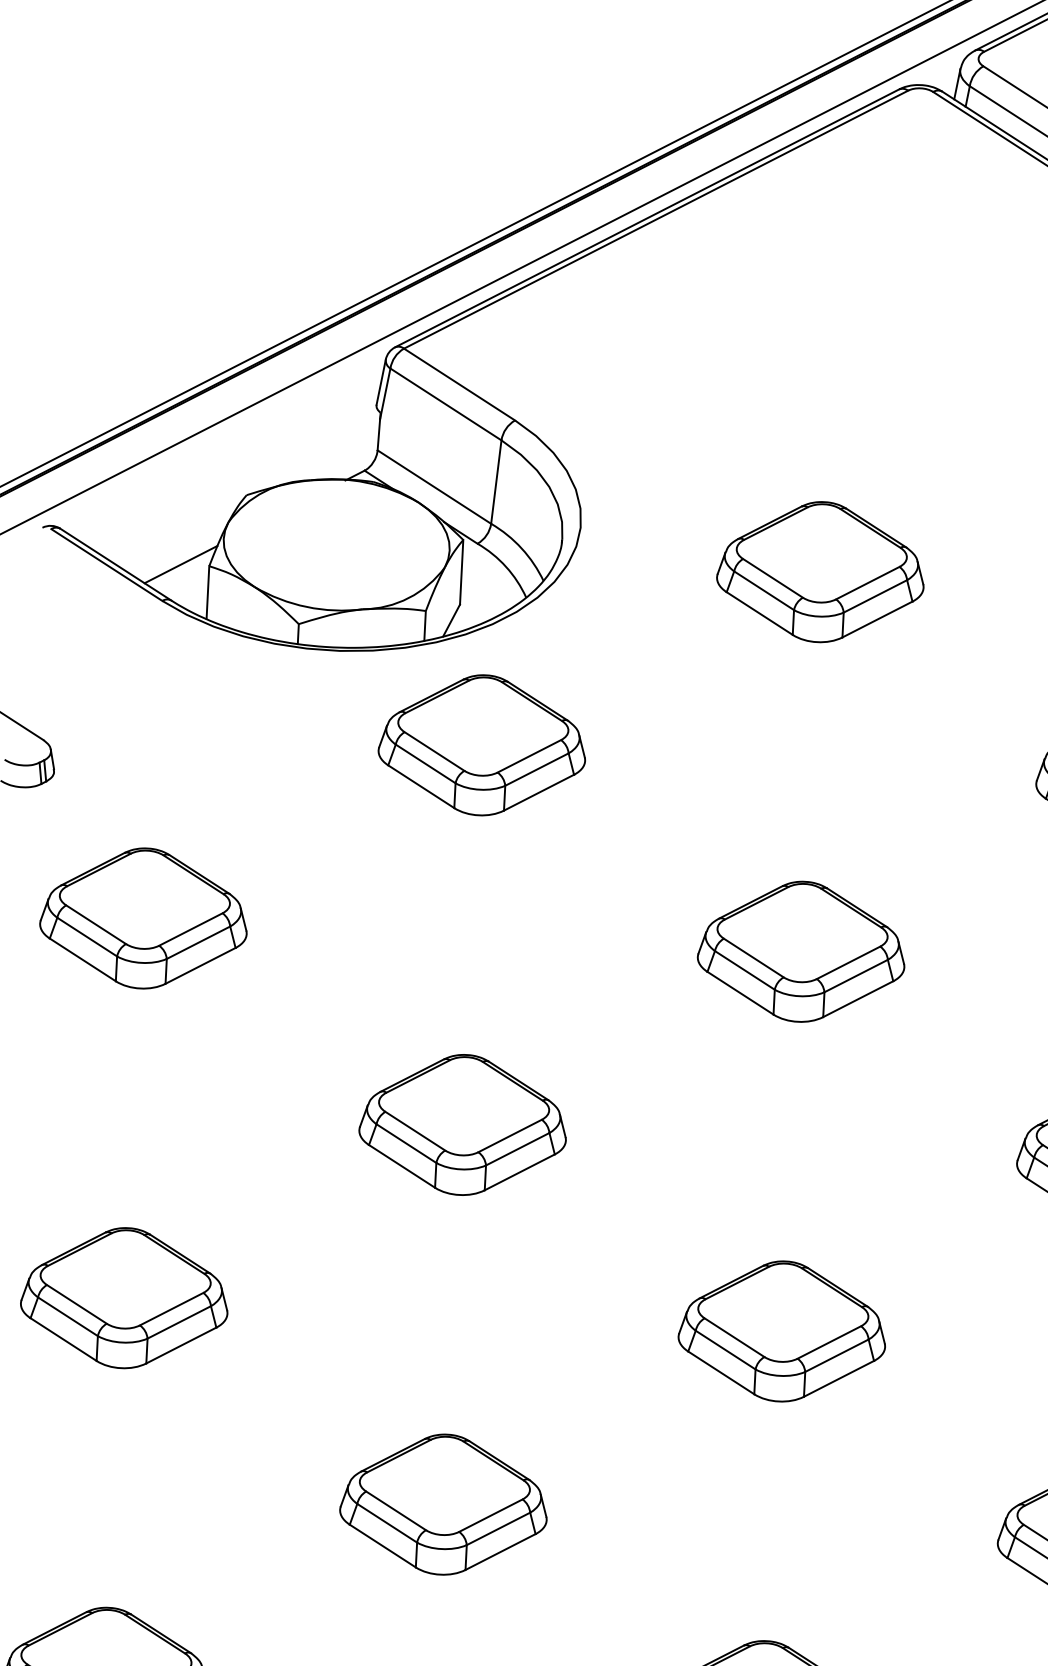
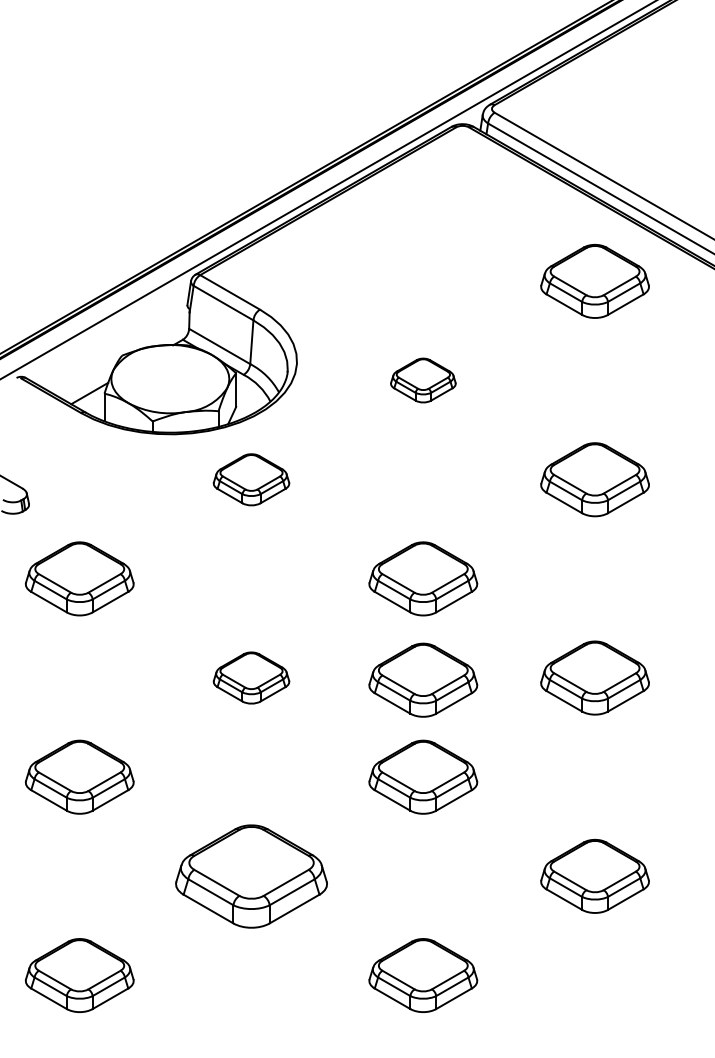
part: (821, 571) -> (423, 380), size x0.6
part: (482, 744) -> (251, 479), size x0.7
part: (463, 1123) -> (251, 677), size x0.7
part: (792, 1144) -> (423, 679), added
part: (443, 1502) -> (251, 875), size x1.4

